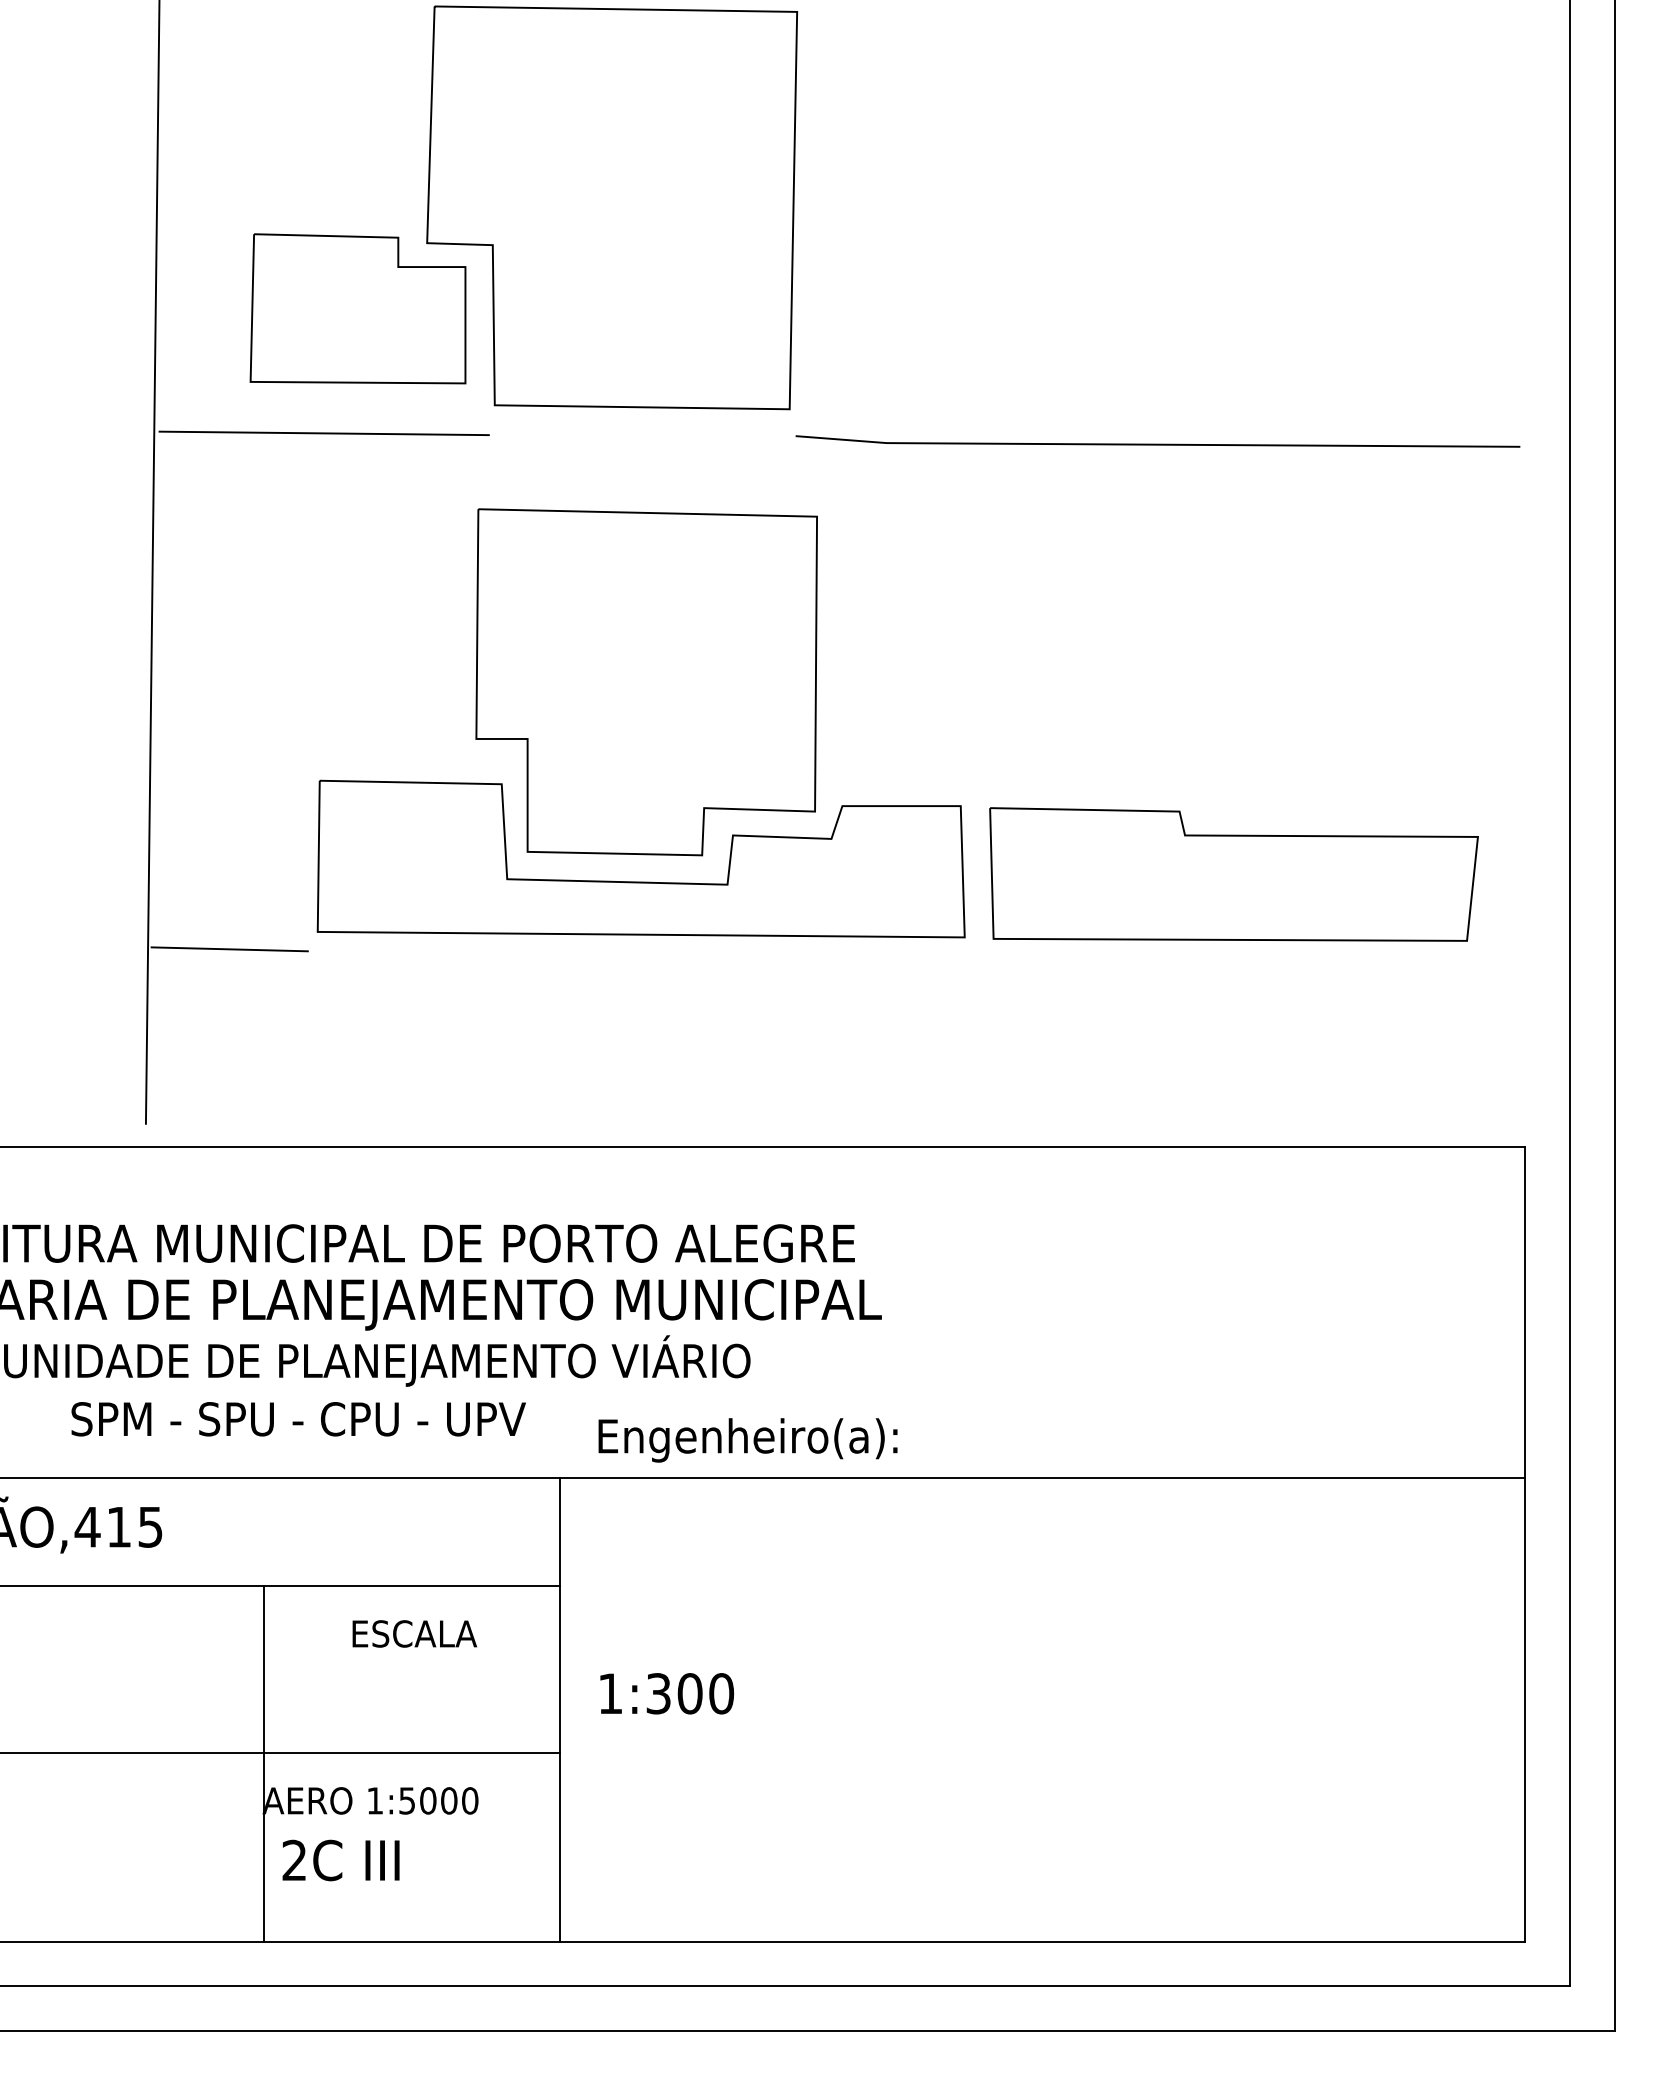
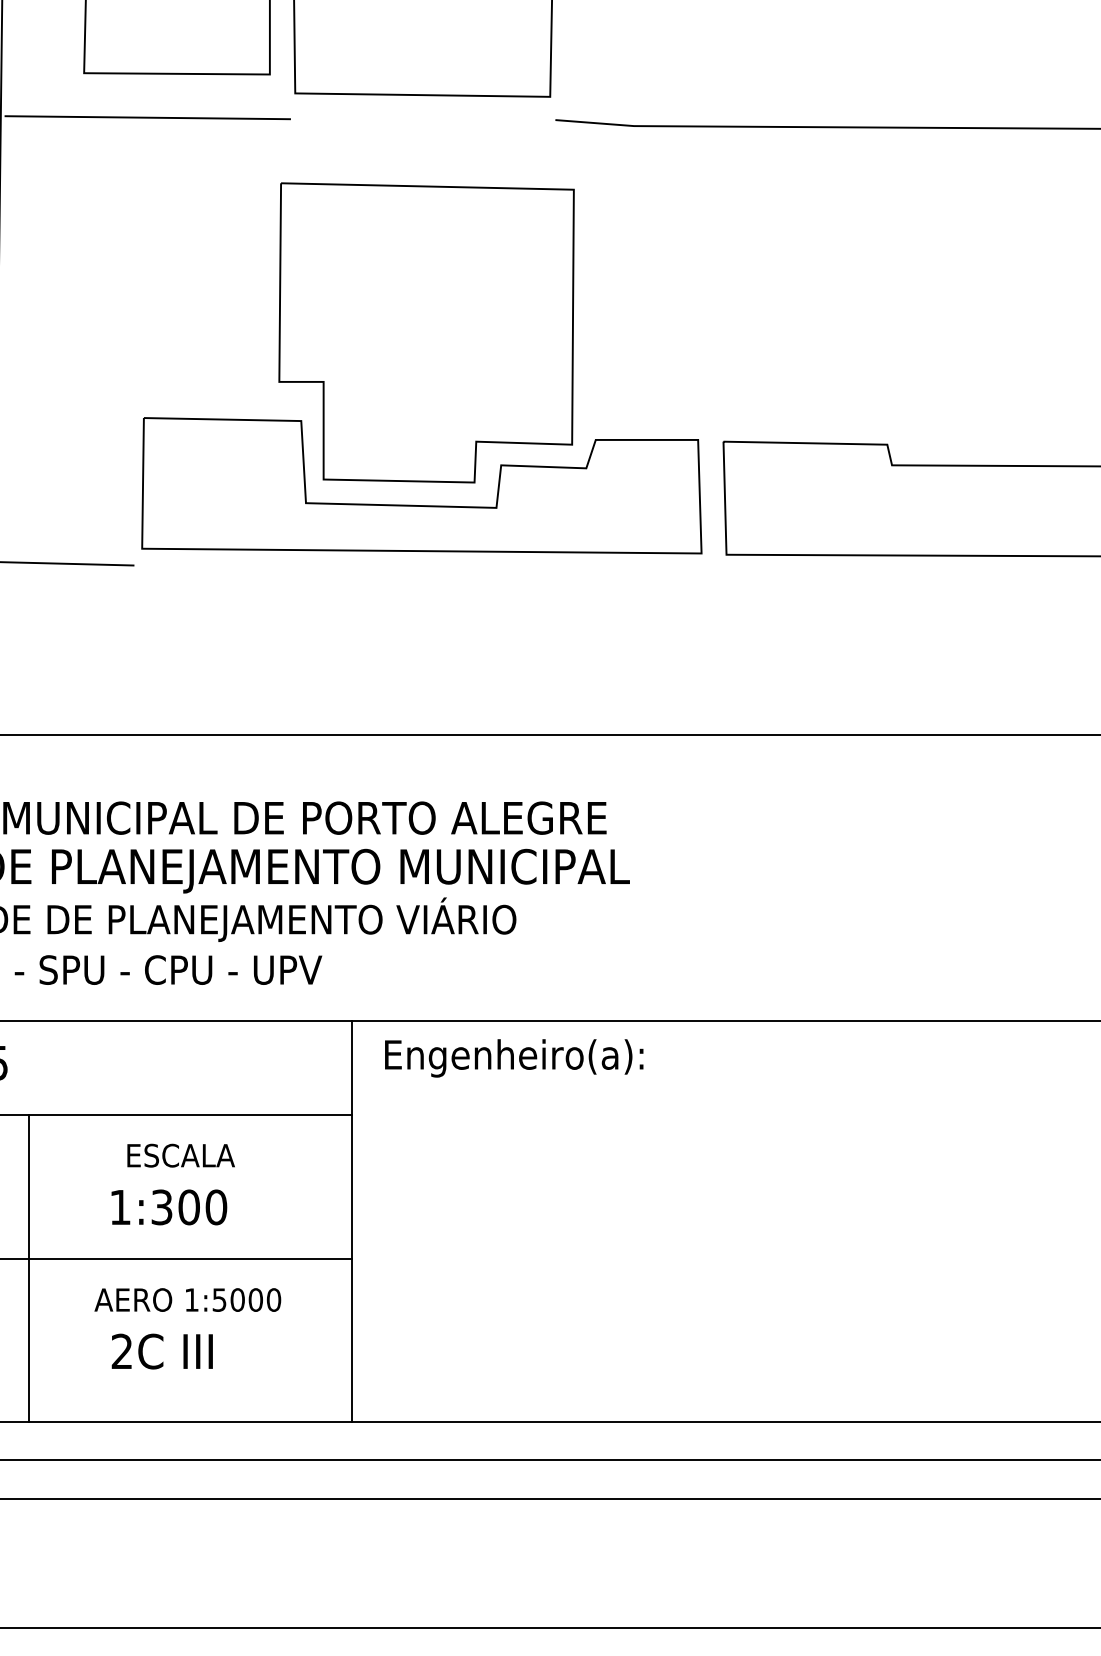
text: (747, 1440) -> (513, 1058), moved
text: (414, 1633) -> (180, 1155), moved
text: (667, 1693) -> (169, 1207), moved
line: (264, 1763) -> (29, 1267), moved

